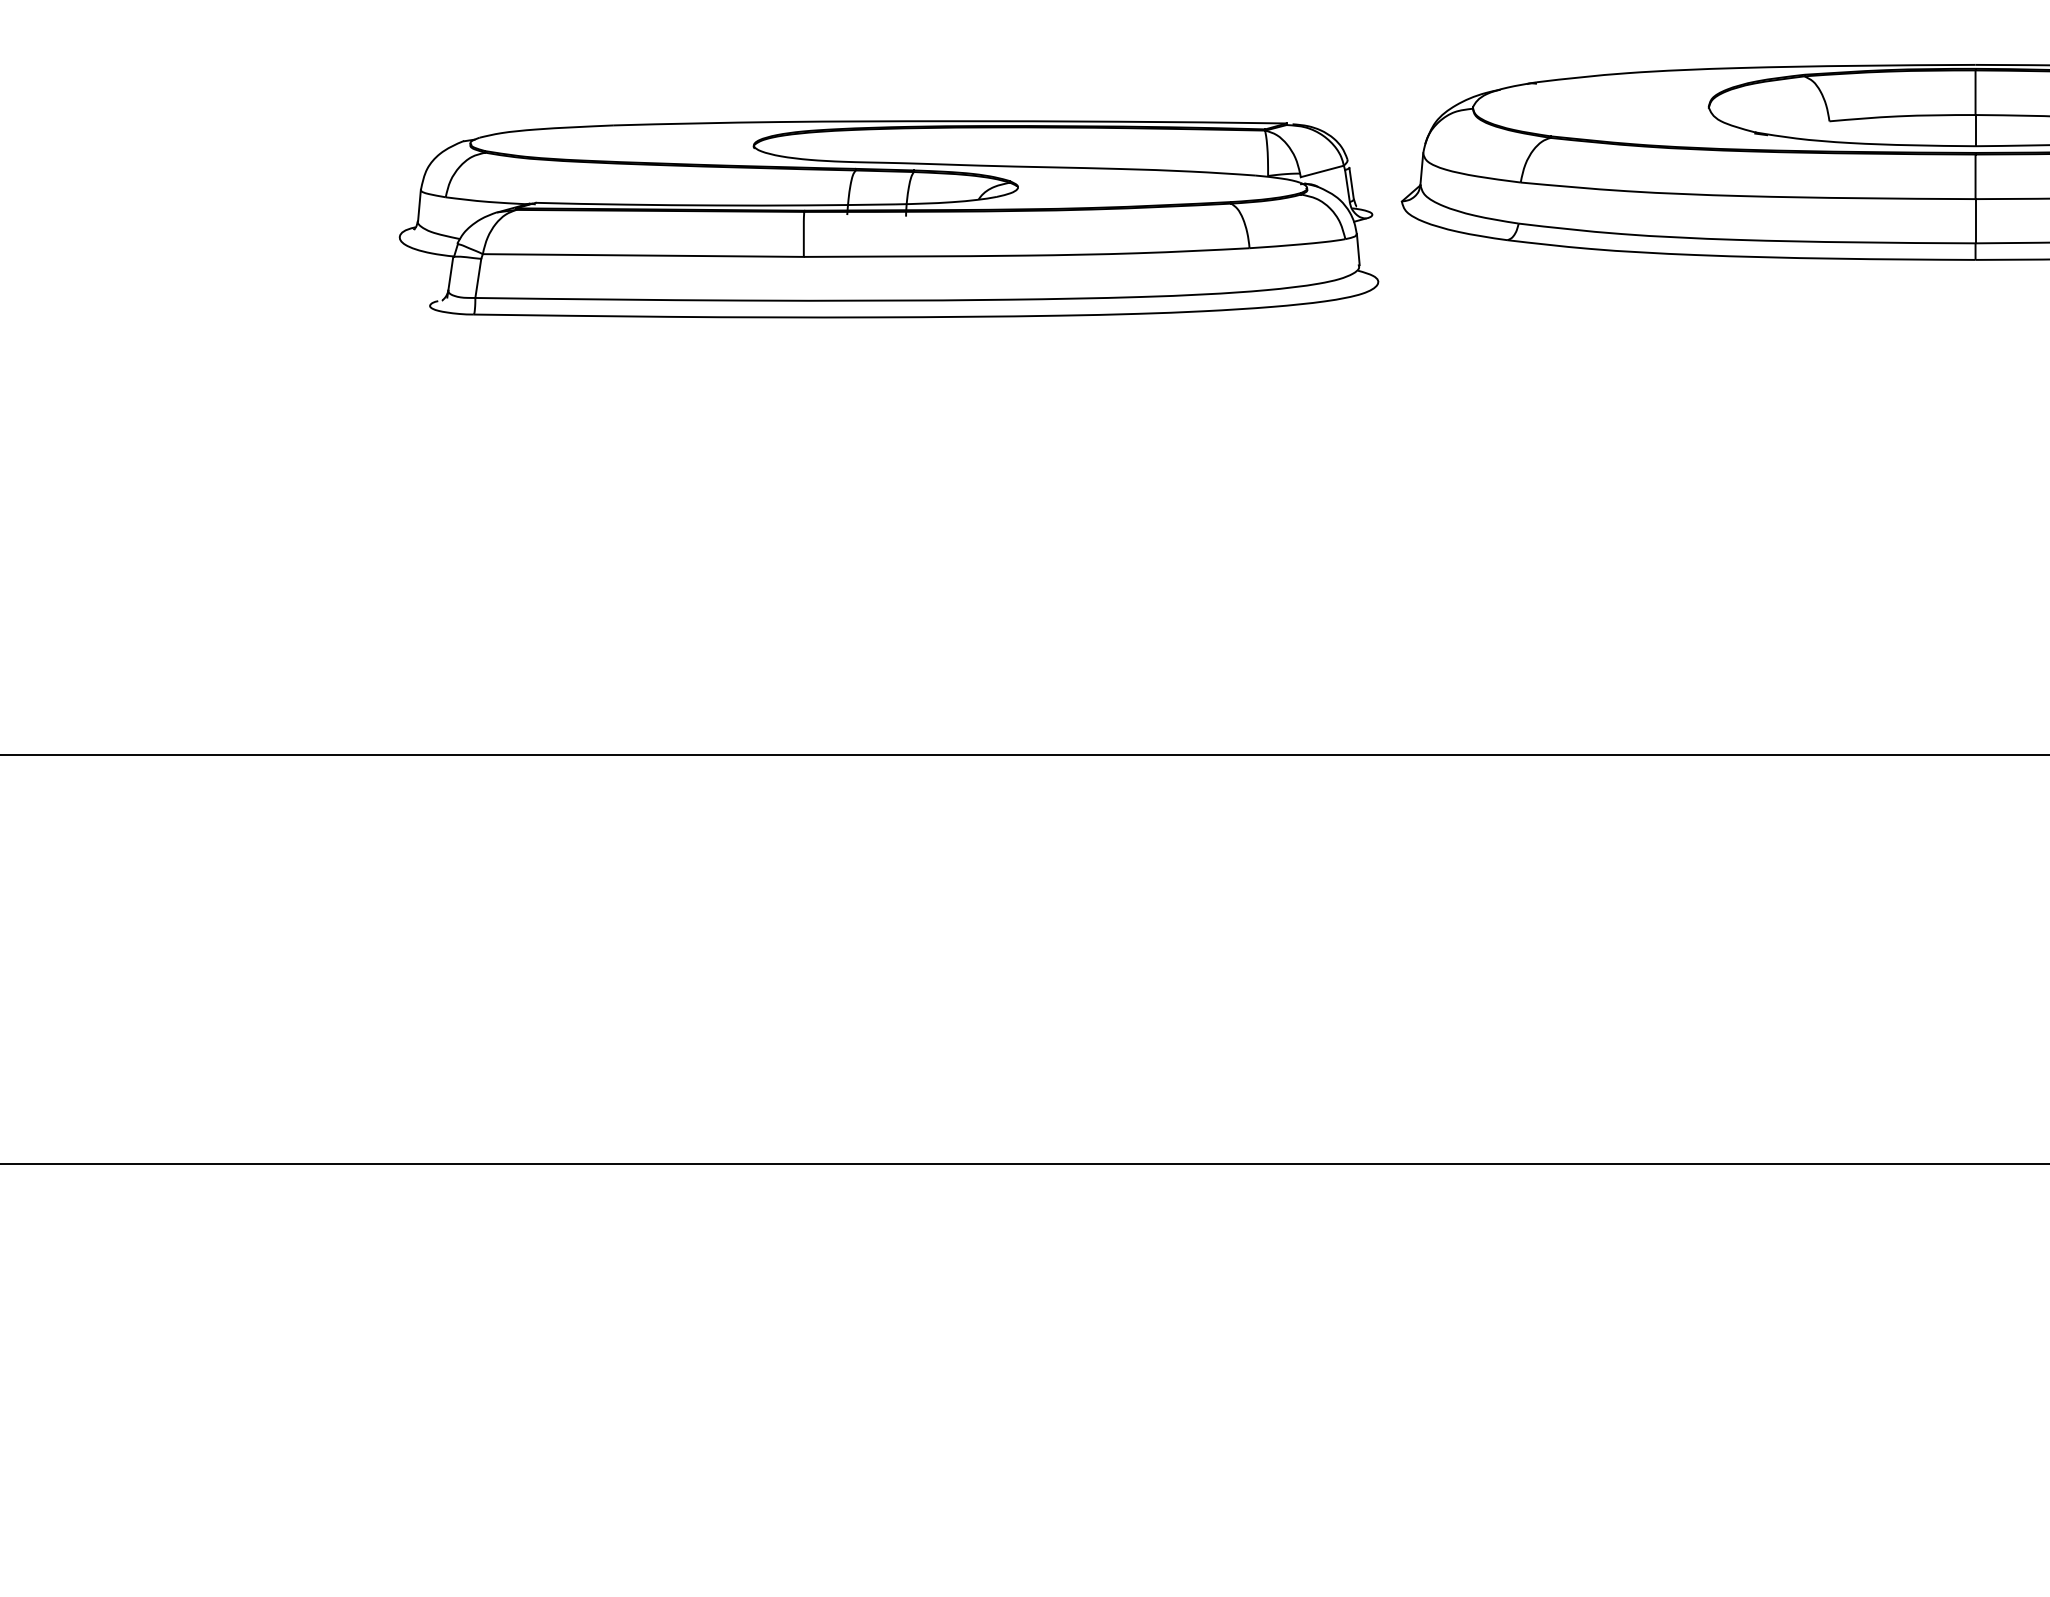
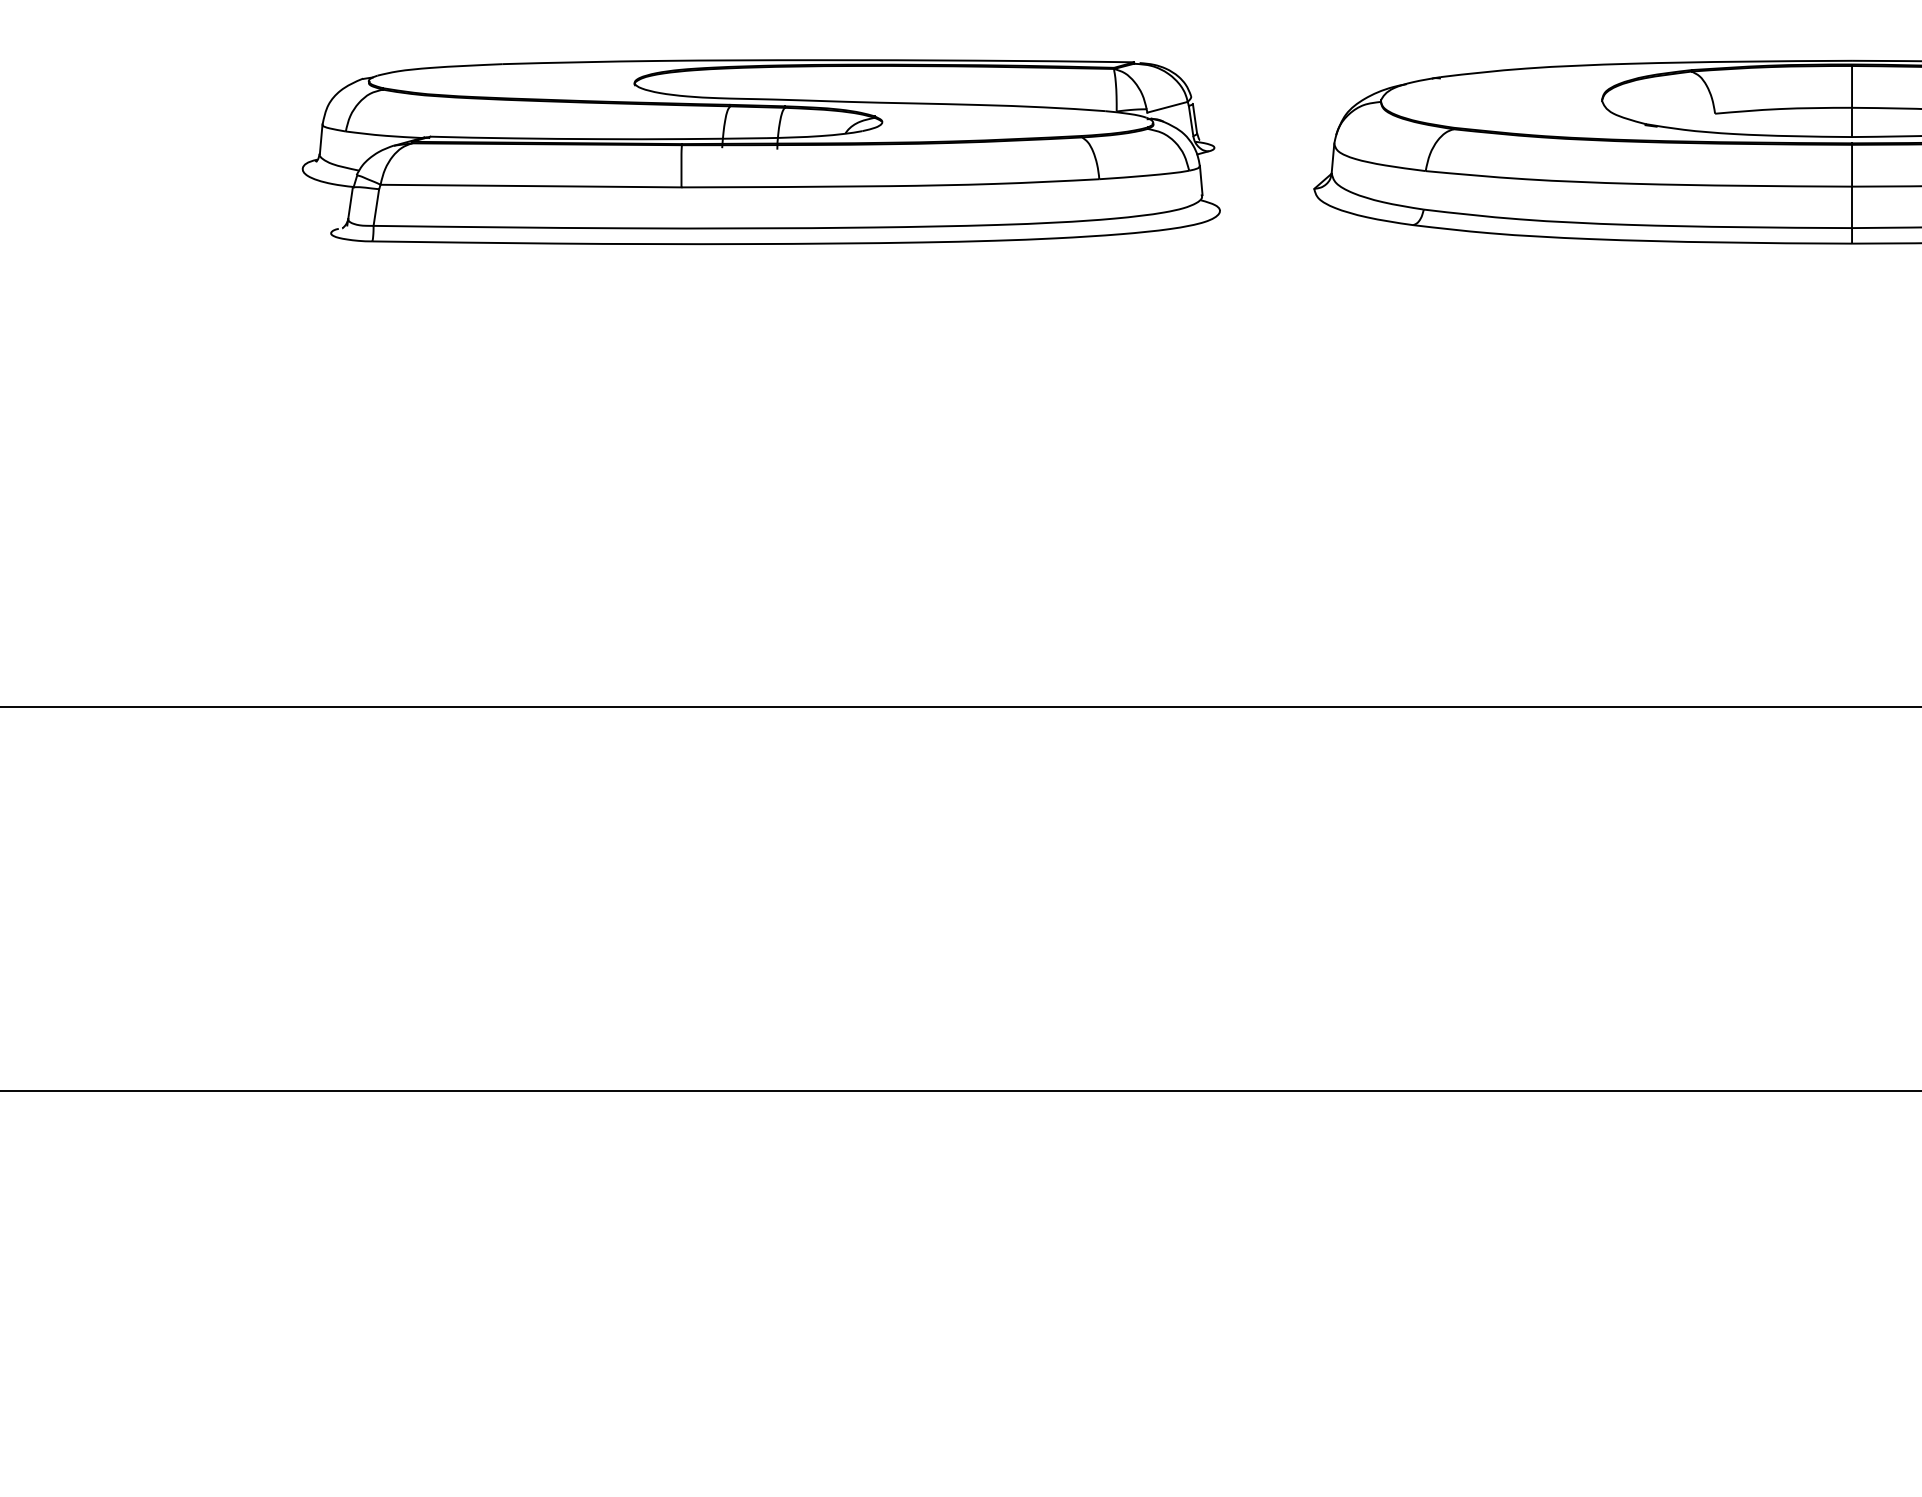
part: (888, 219) -> (760, 152), moved

